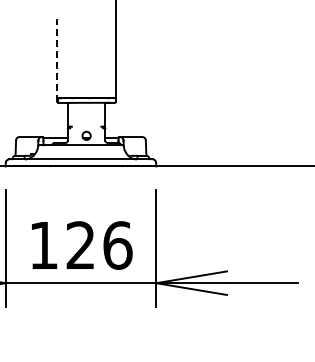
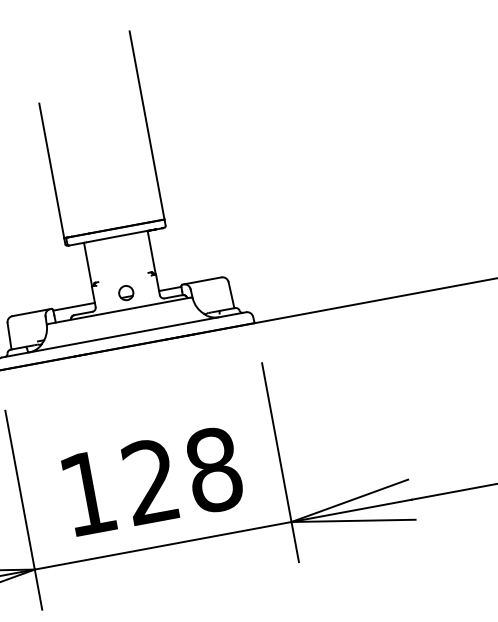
line: (57, 59) -> (52, 172), dashed -> solid
text: (117, 245) -> (213, 470), 126 -> 128

